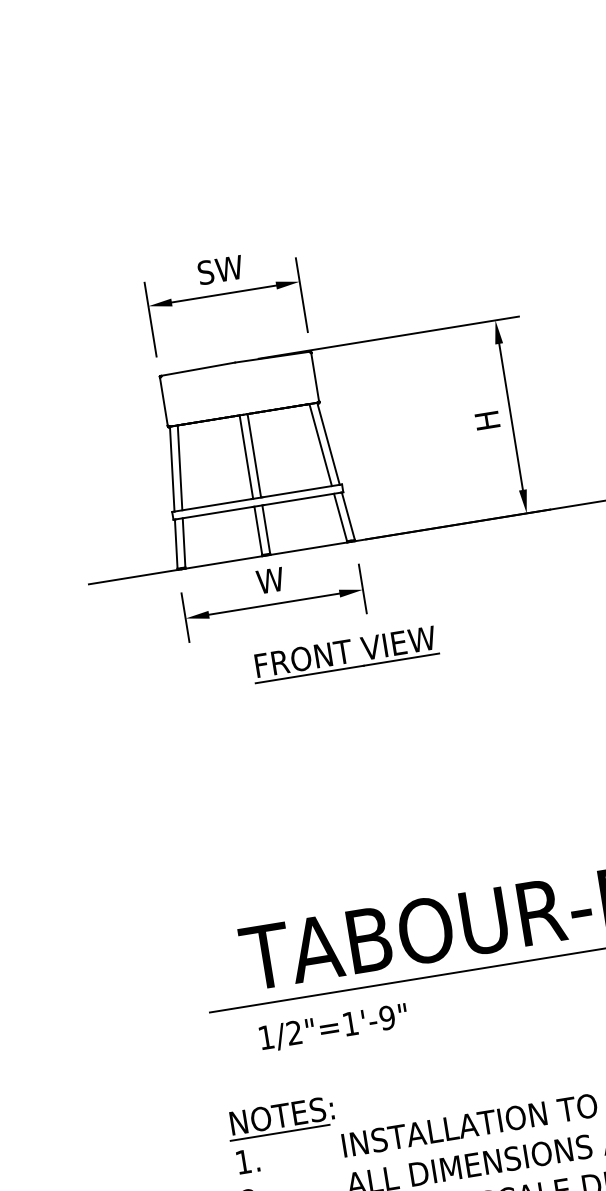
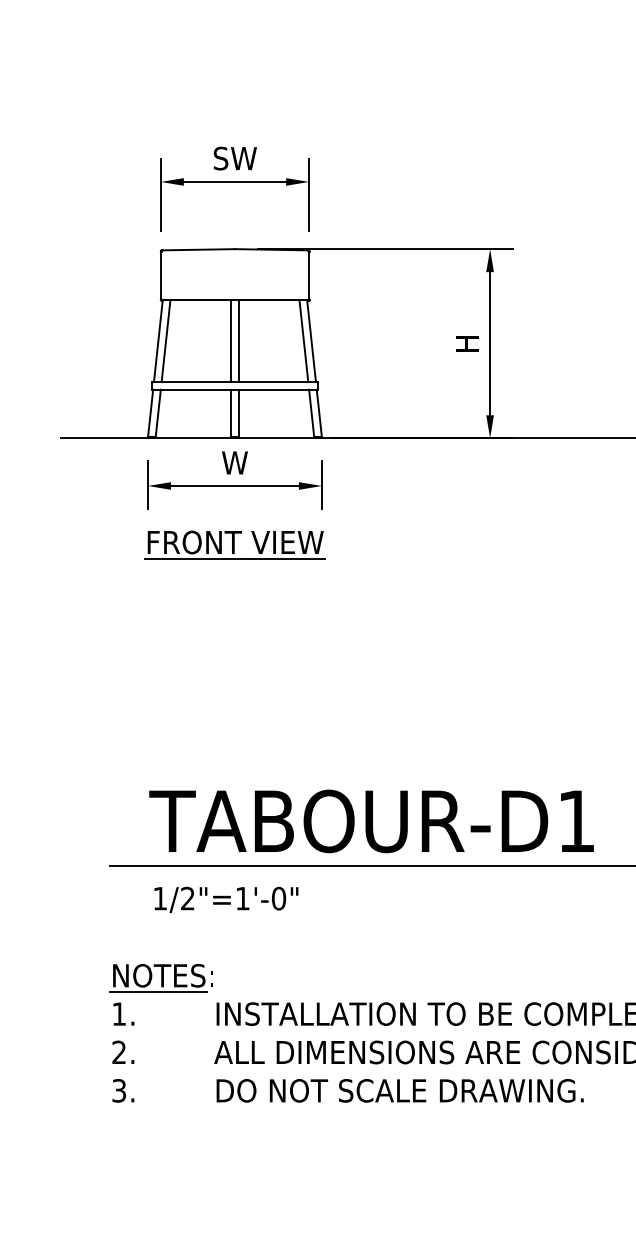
part: (344, 654) -> (234, 544), moved
text: (386, 1017) -> (278, 898), 1/2"=1'-9" -> 1/2"=1'-0"

